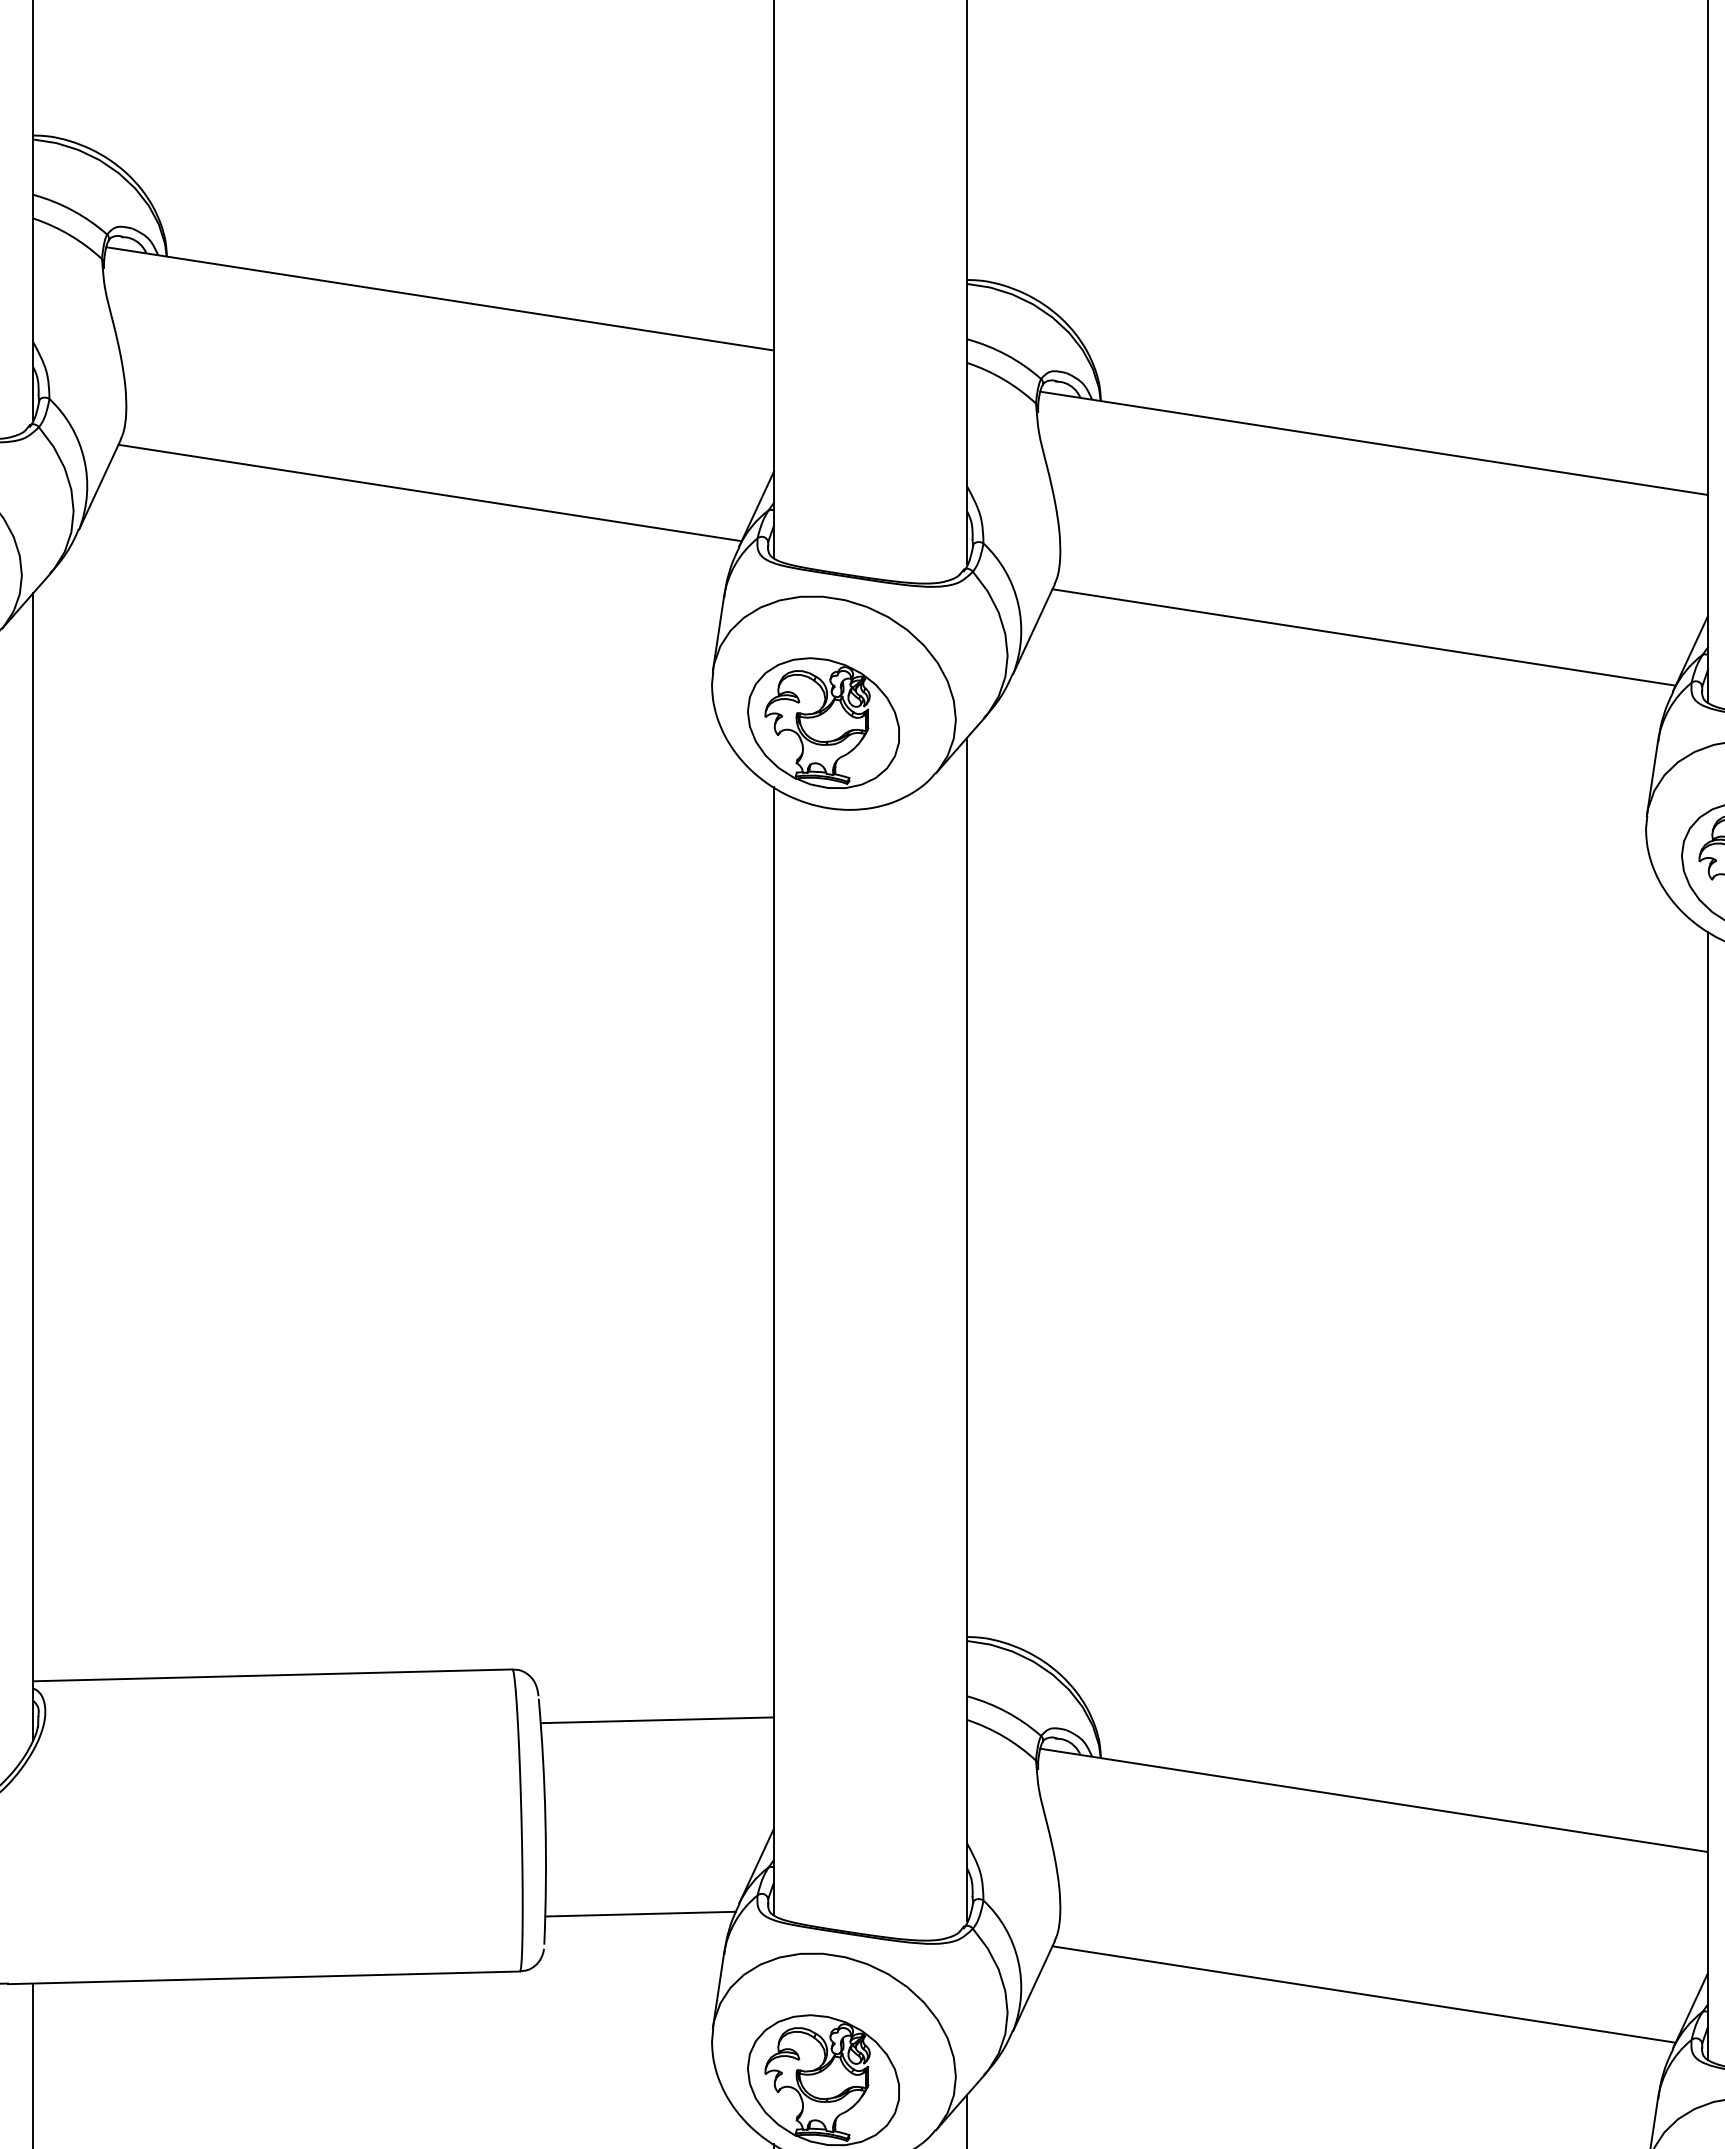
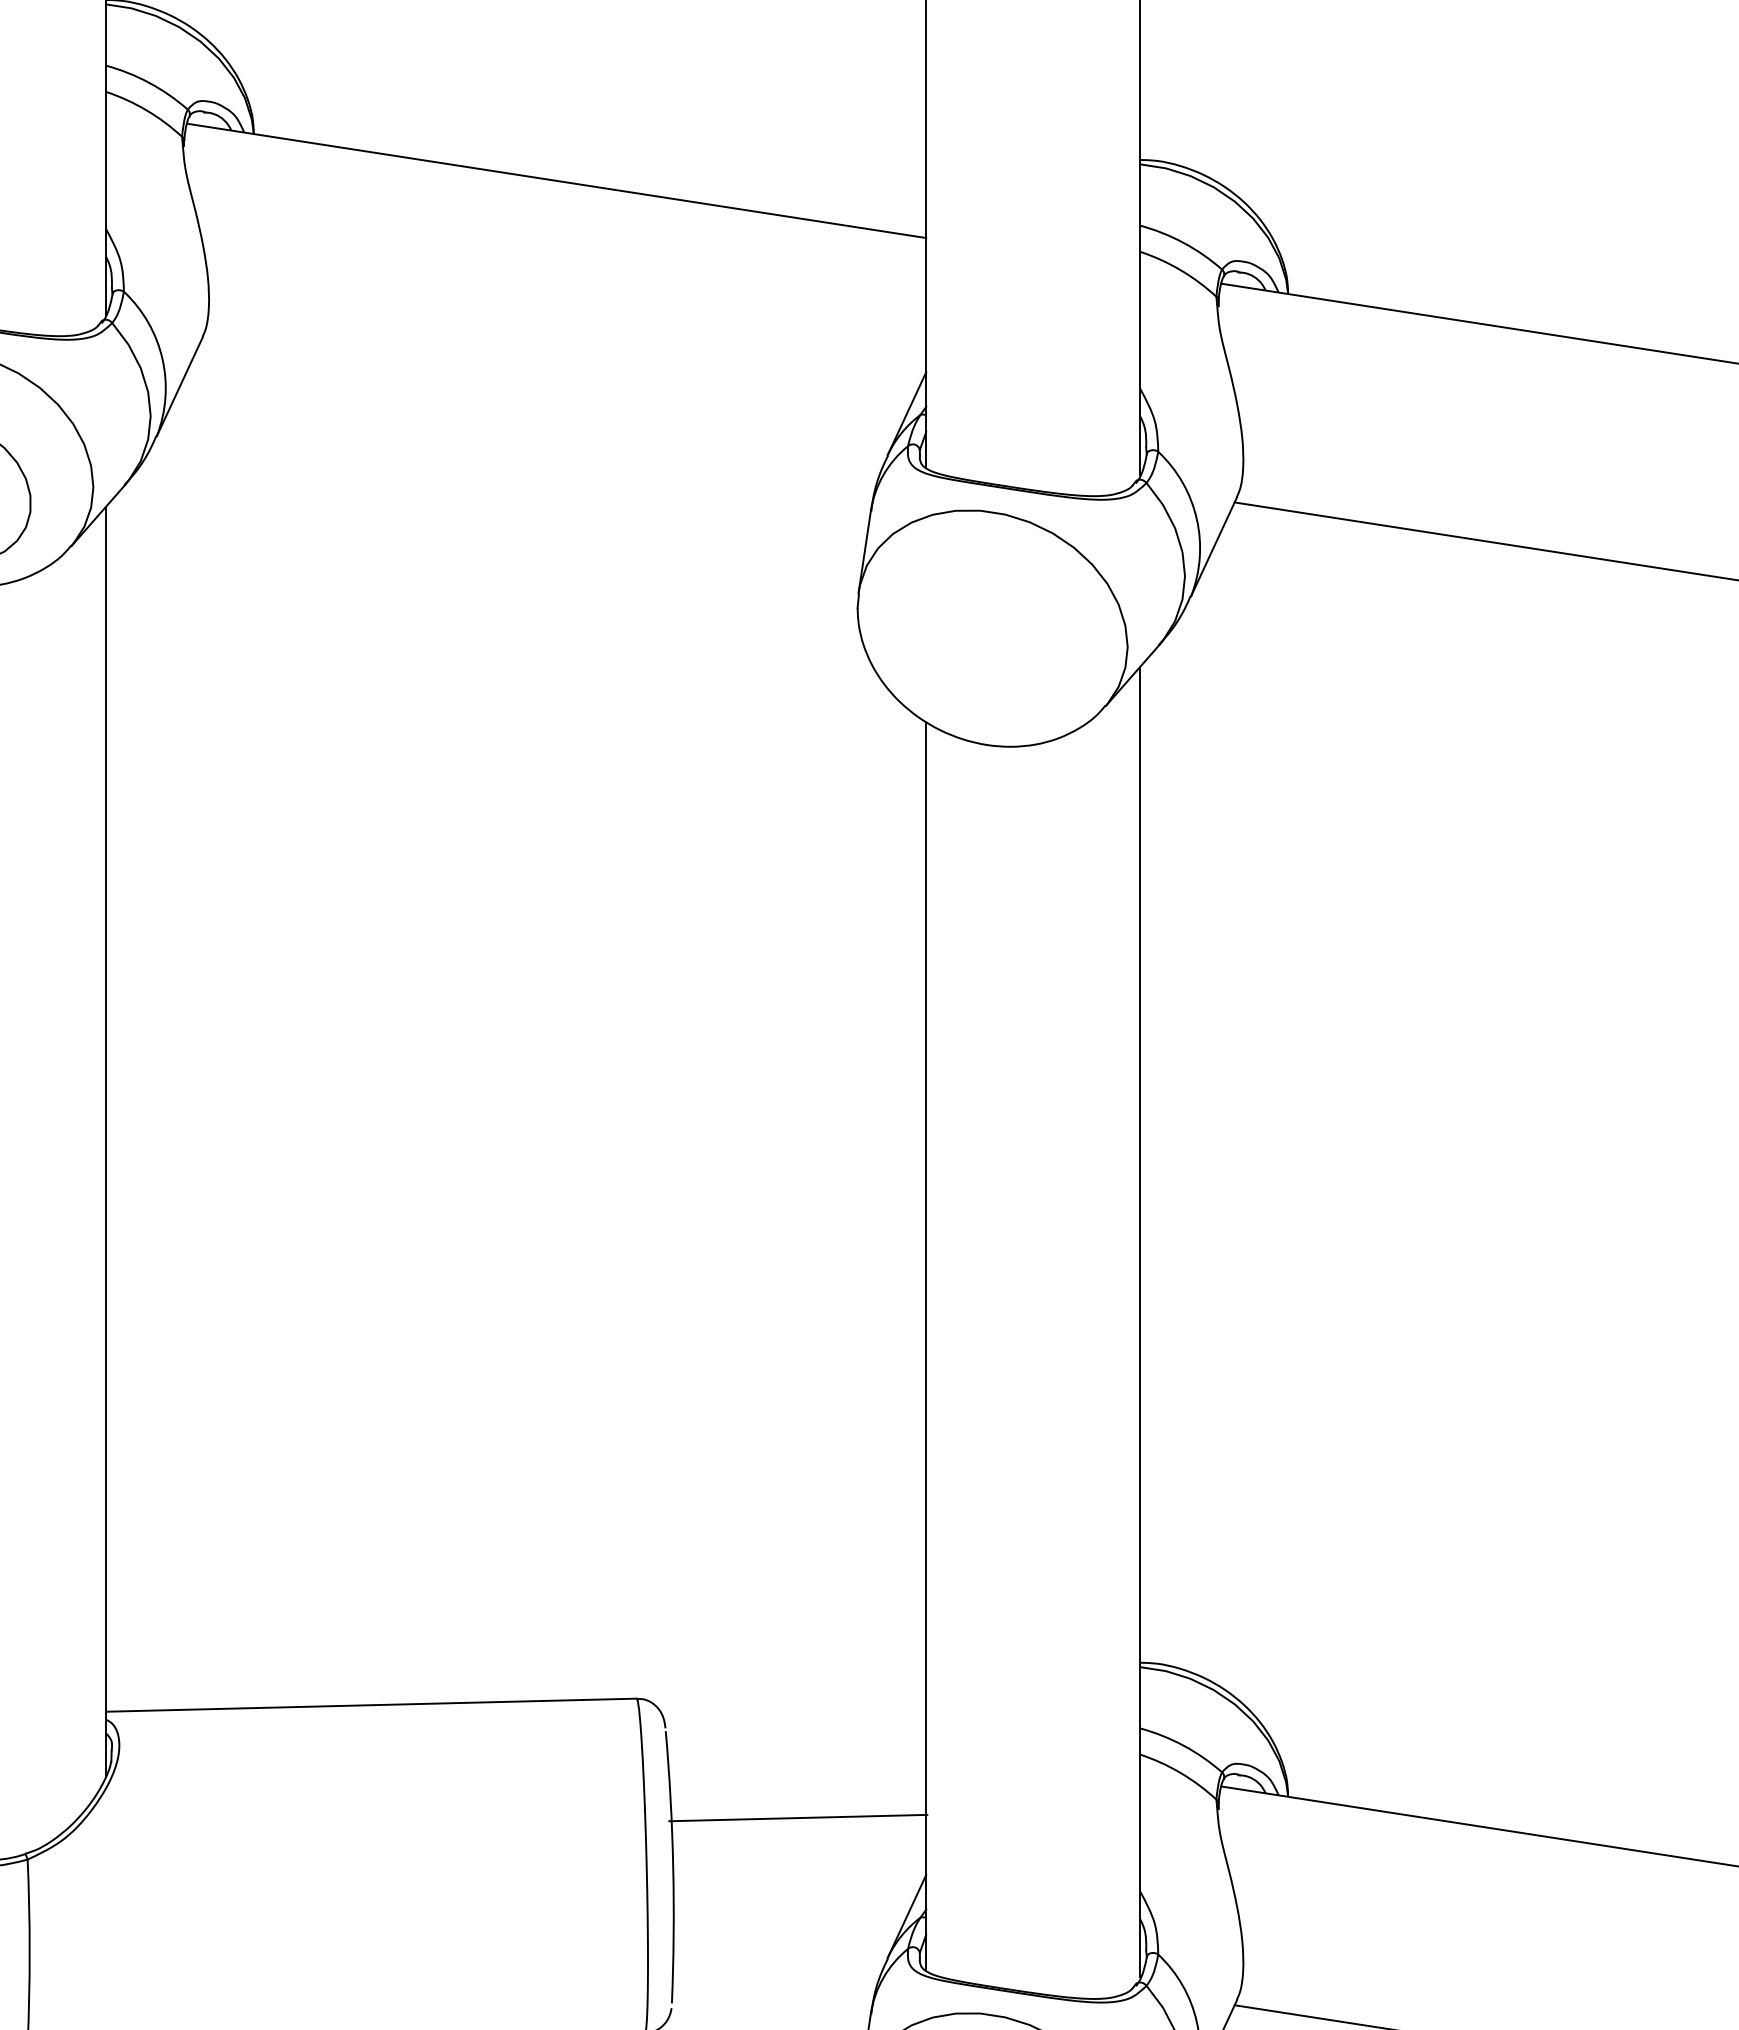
line: (429, 492) -> (544, 395), removed
part: (823, 722) -> (981, 650), removed
line: (656, 1720) -> (797, 1818), moved
line: (640, 1913) -> (778, 1968), removed

